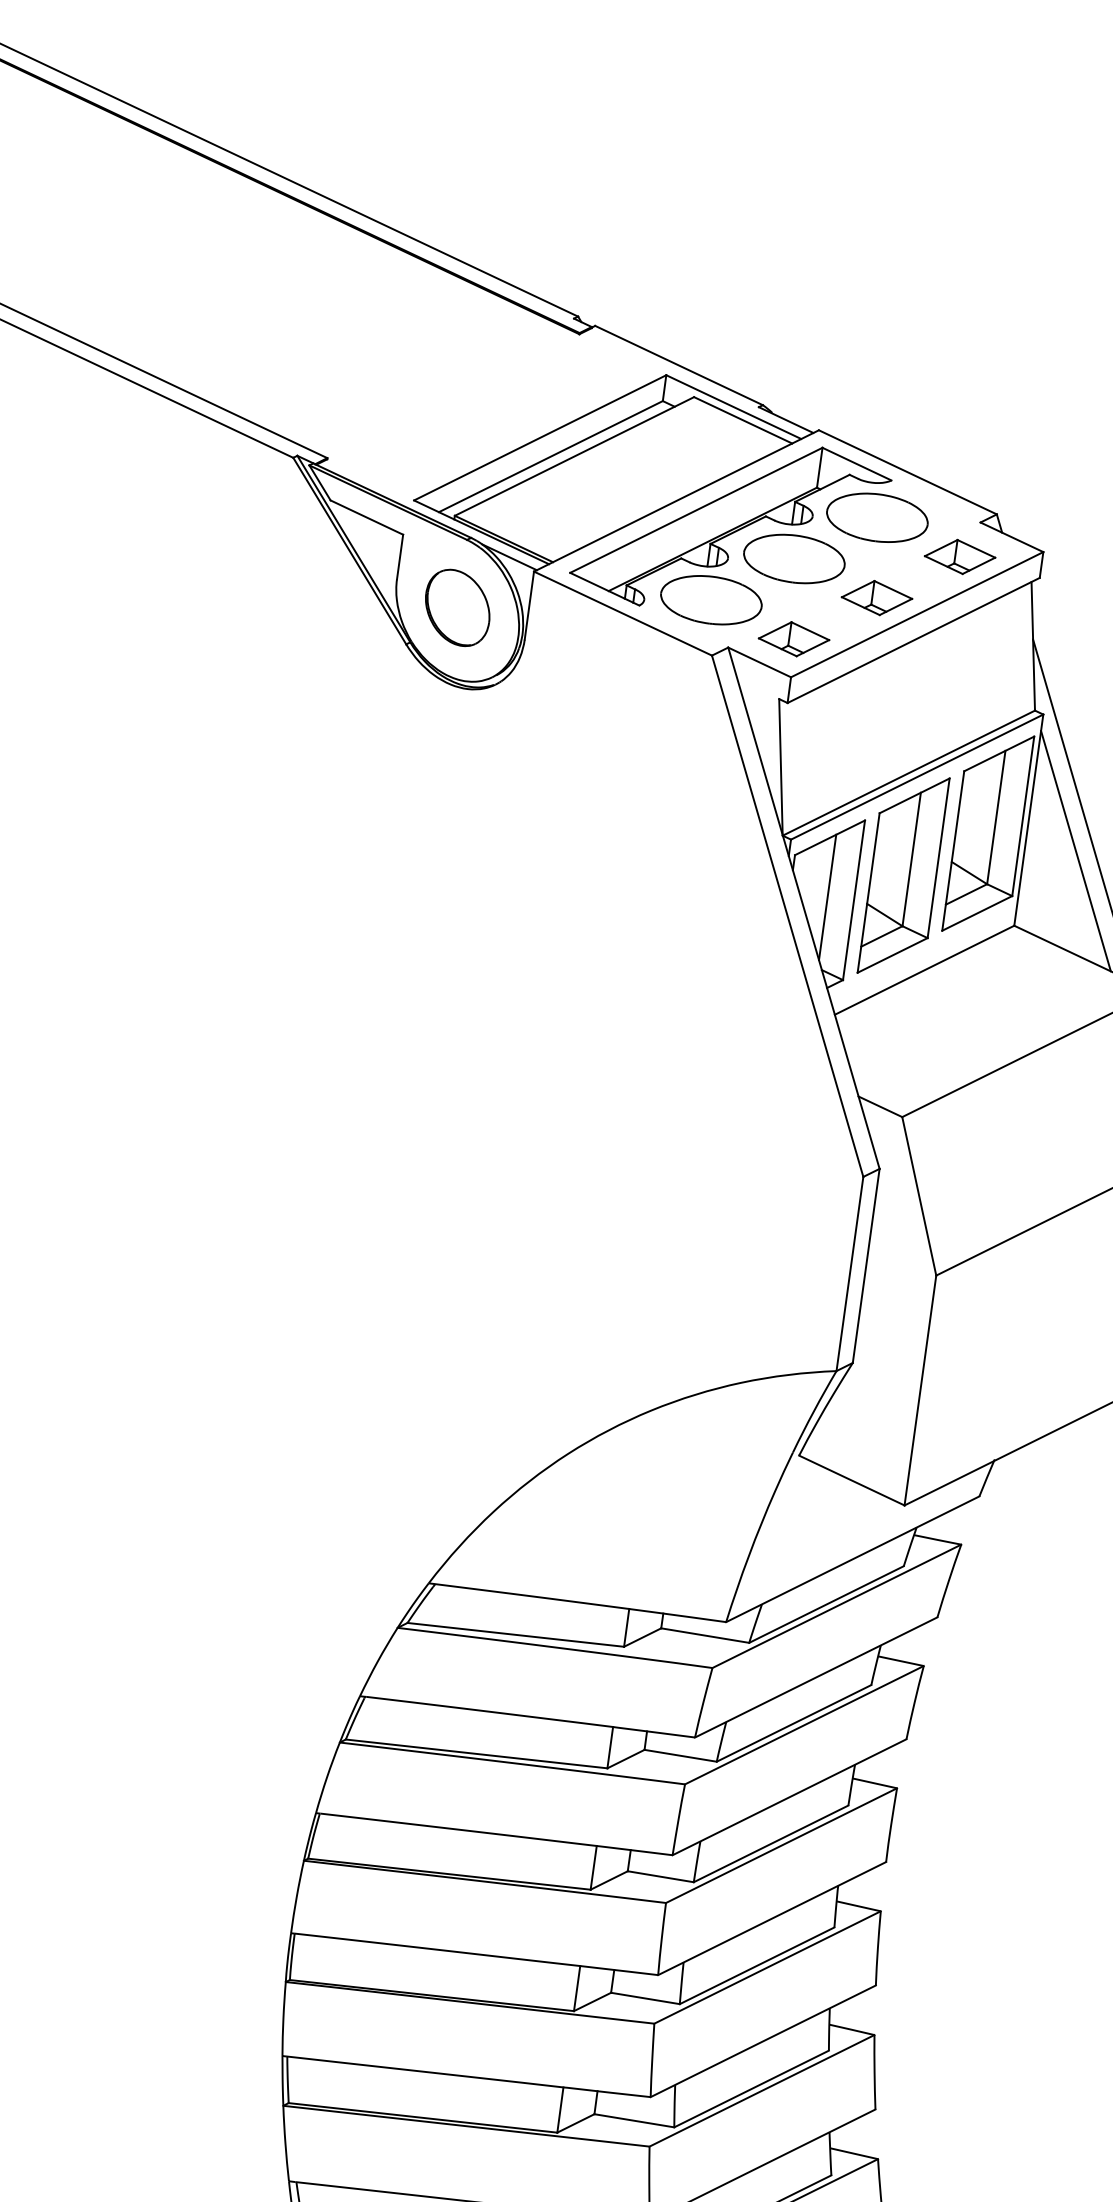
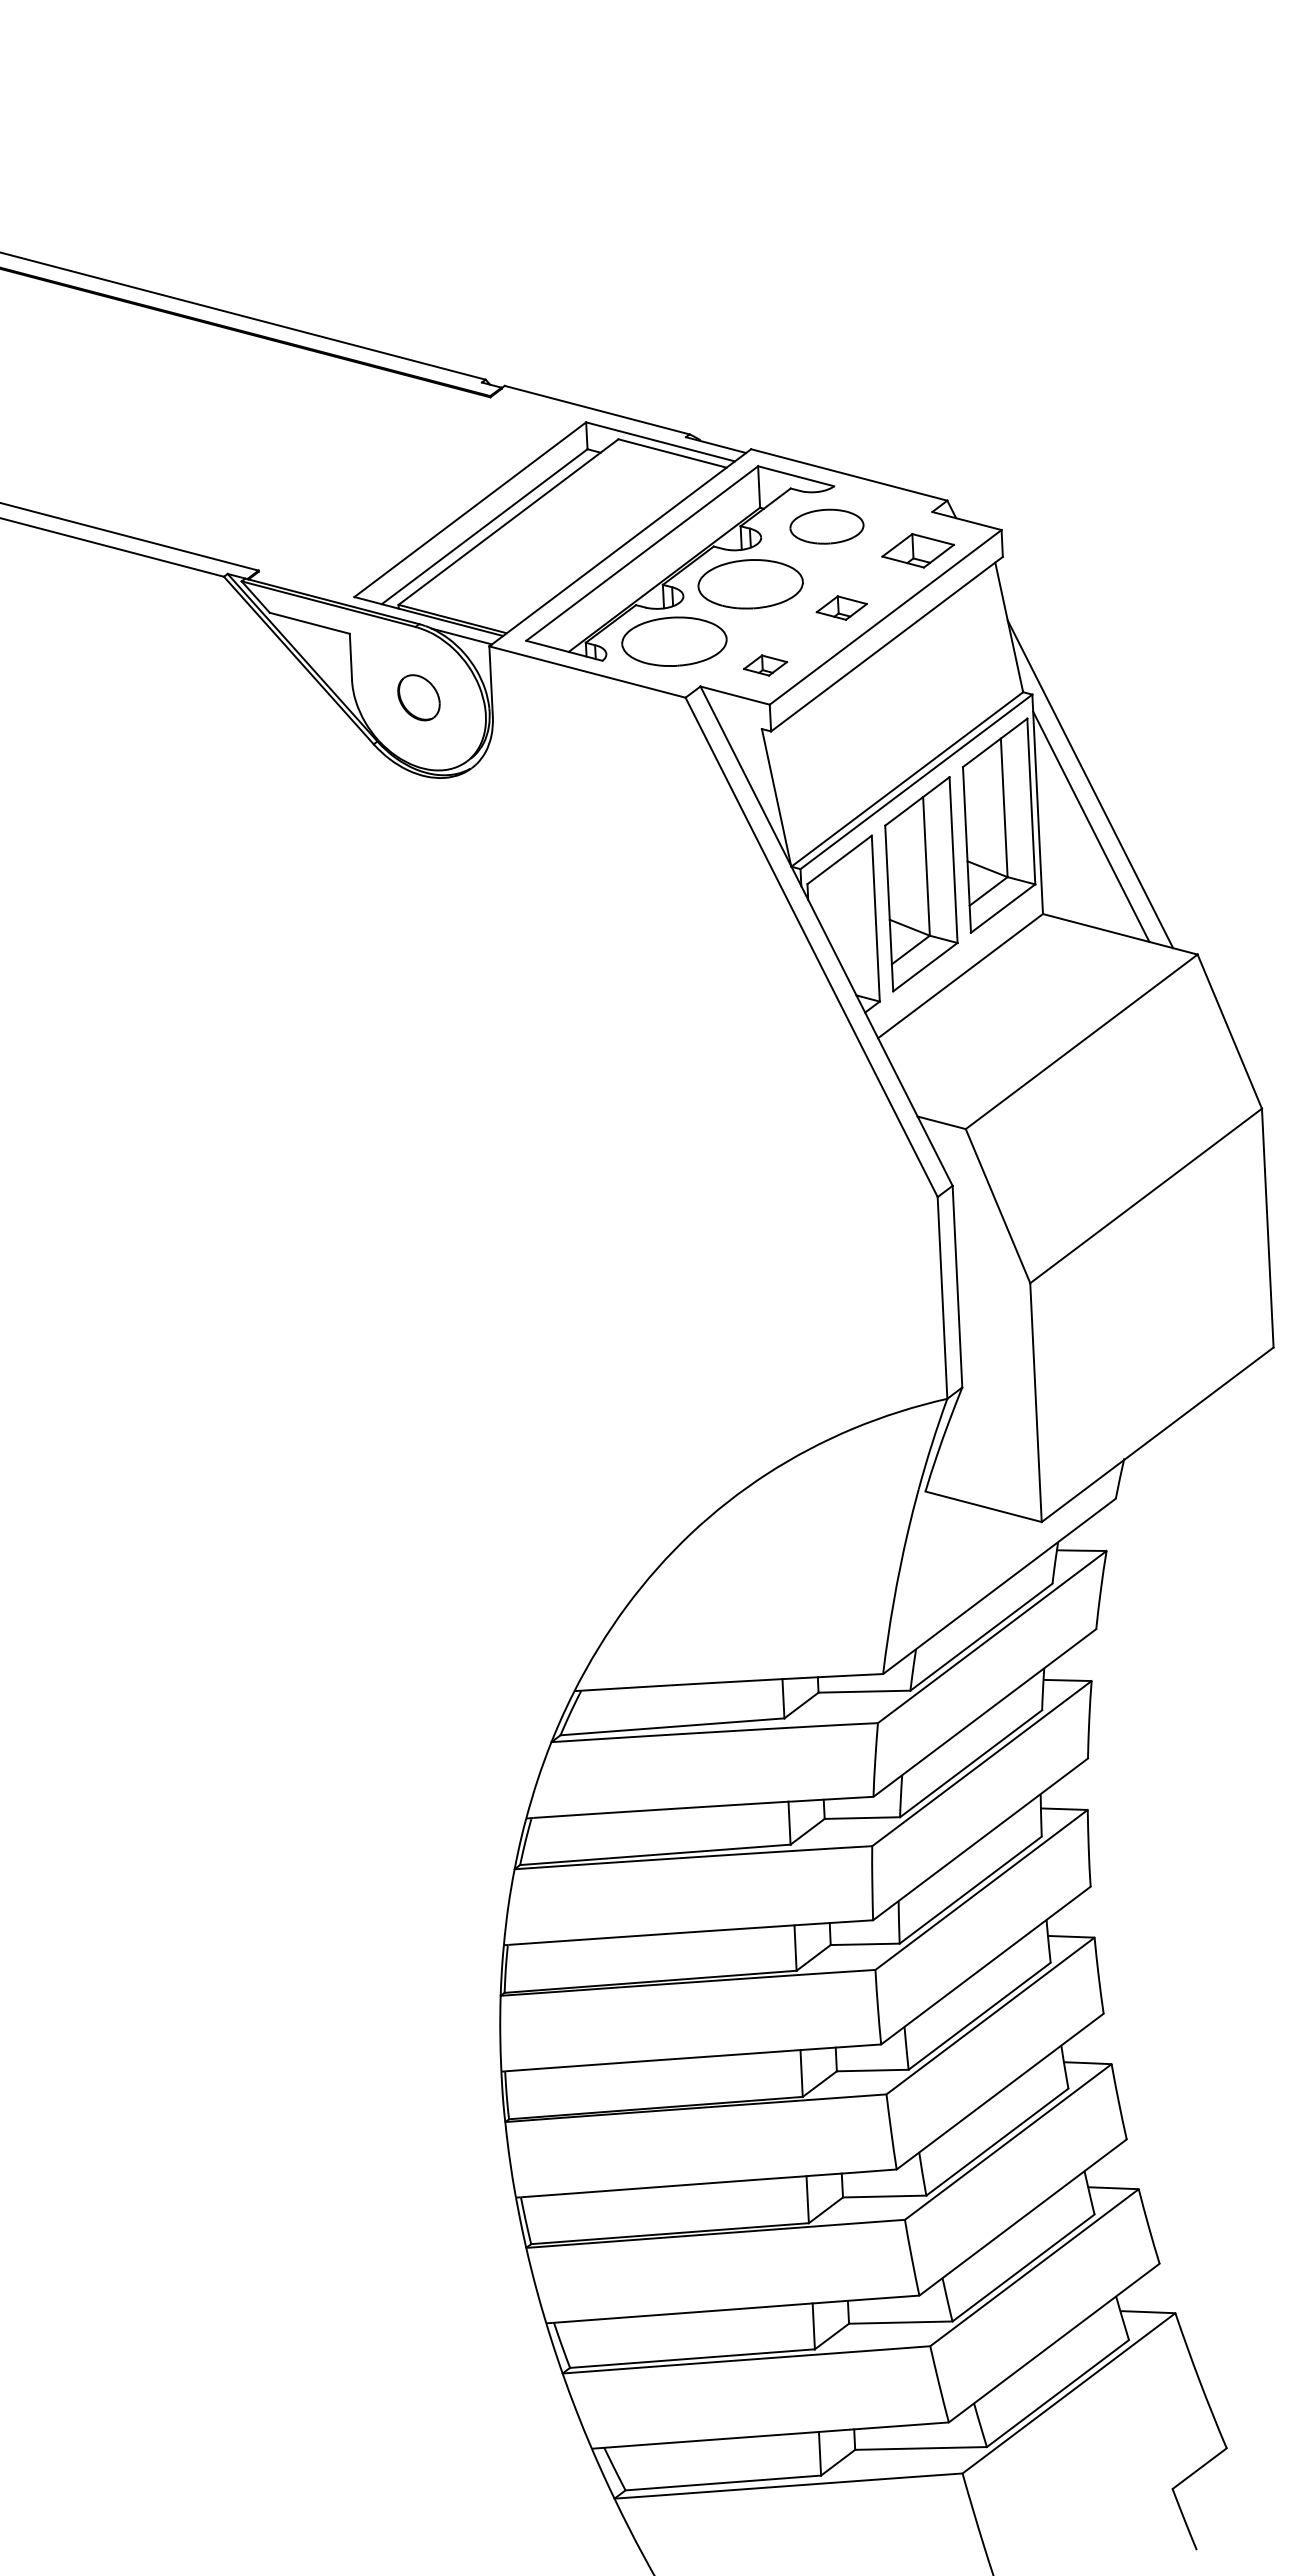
part: (876, 517) -> (826, 526), size x0.7
part: (876, 597) -> (841, 607), size x0.7
part: (457, 607) -> (418, 697), size x0.6
part: (793, 639) -> (765, 665), size x0.6
line: (827, 897) -> (848, 920), removed

